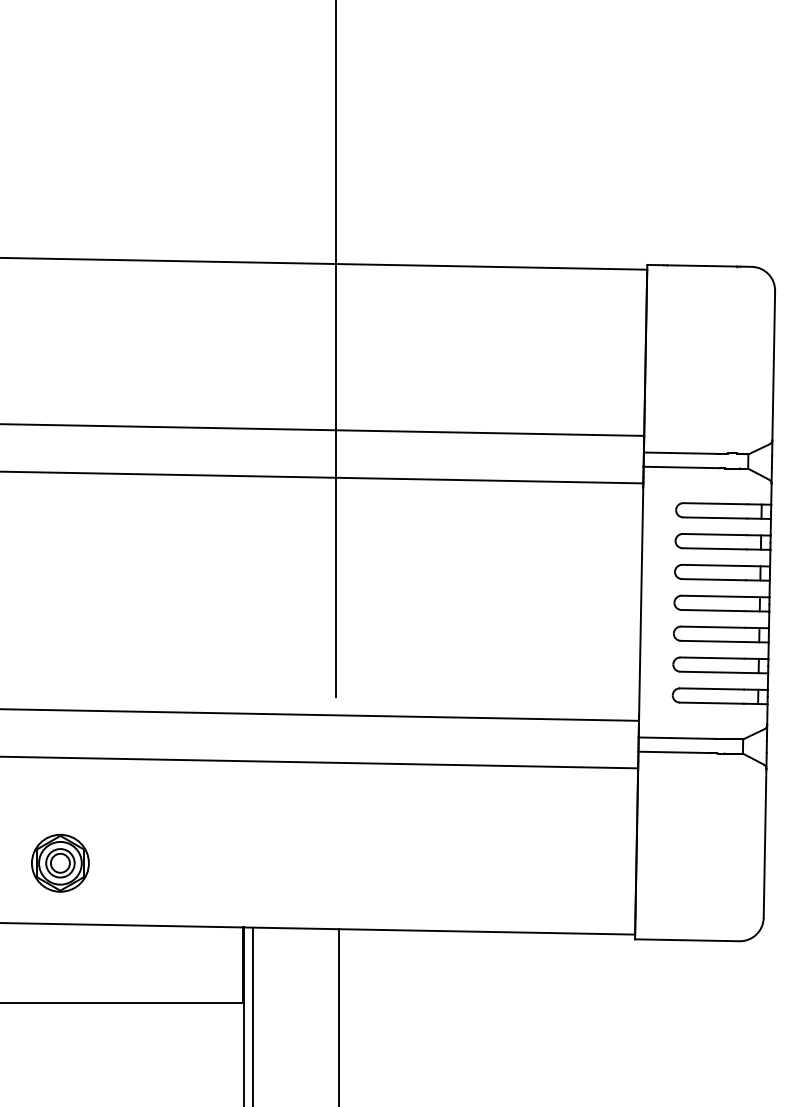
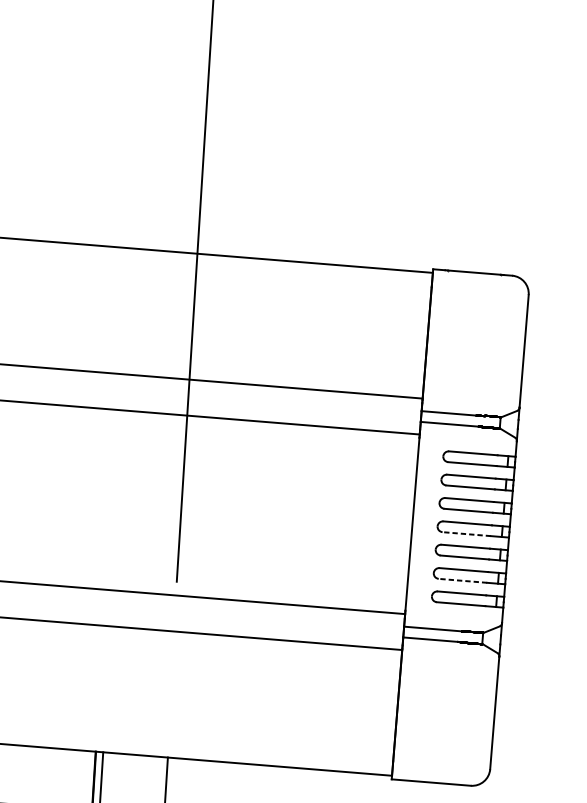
line: (712, 610) -> (466, 534), solid -> dashed
line: (711, 672) -> (462, 580), solid -> dashed

